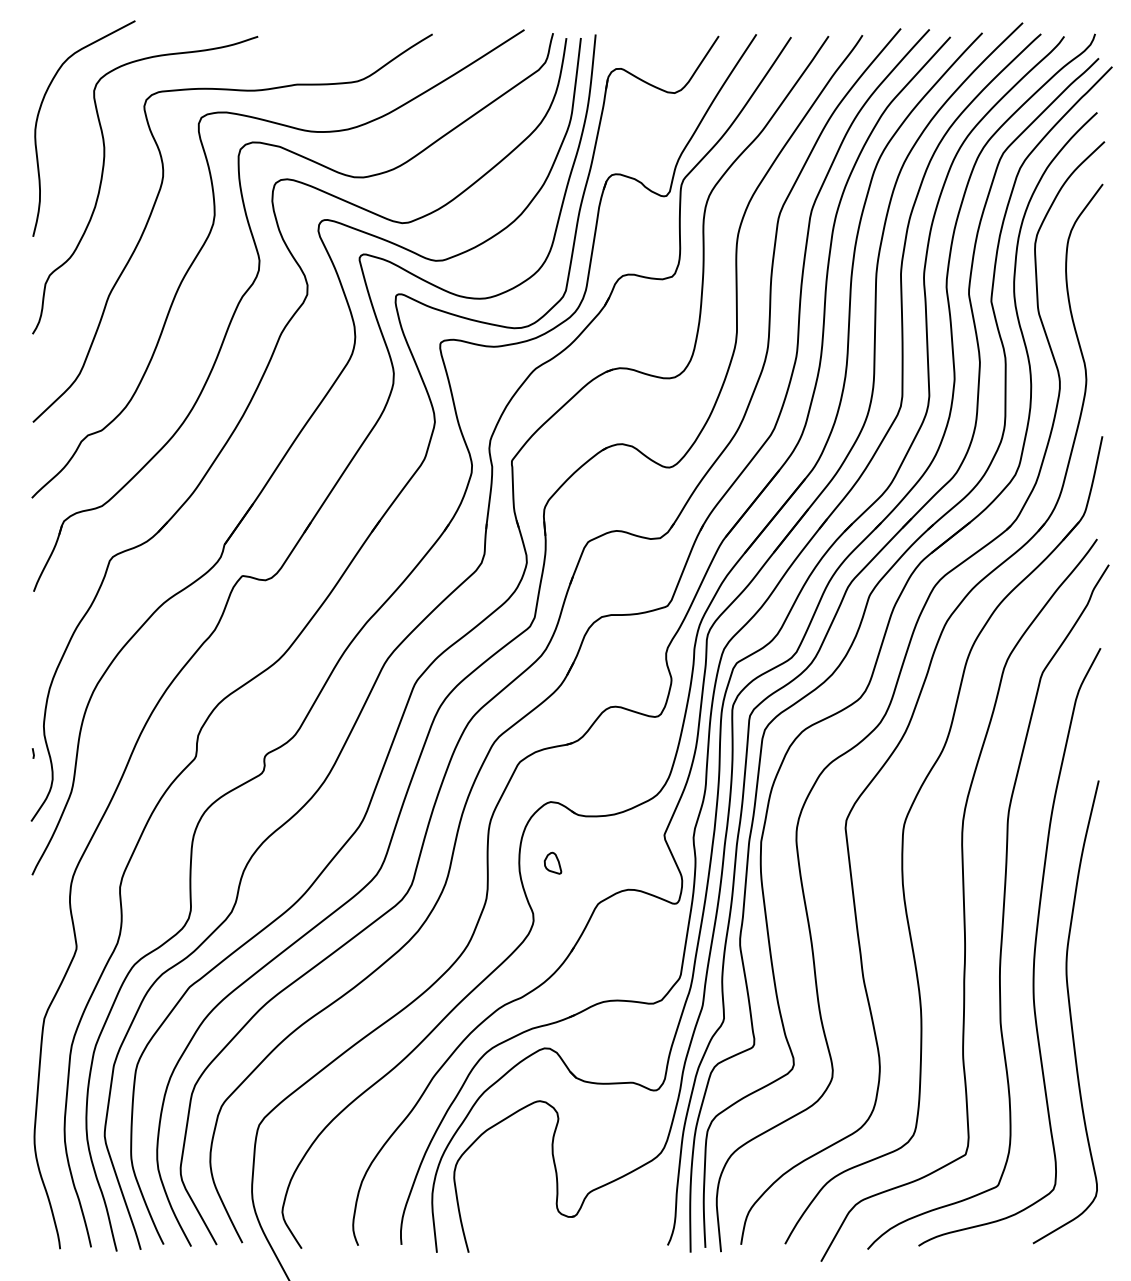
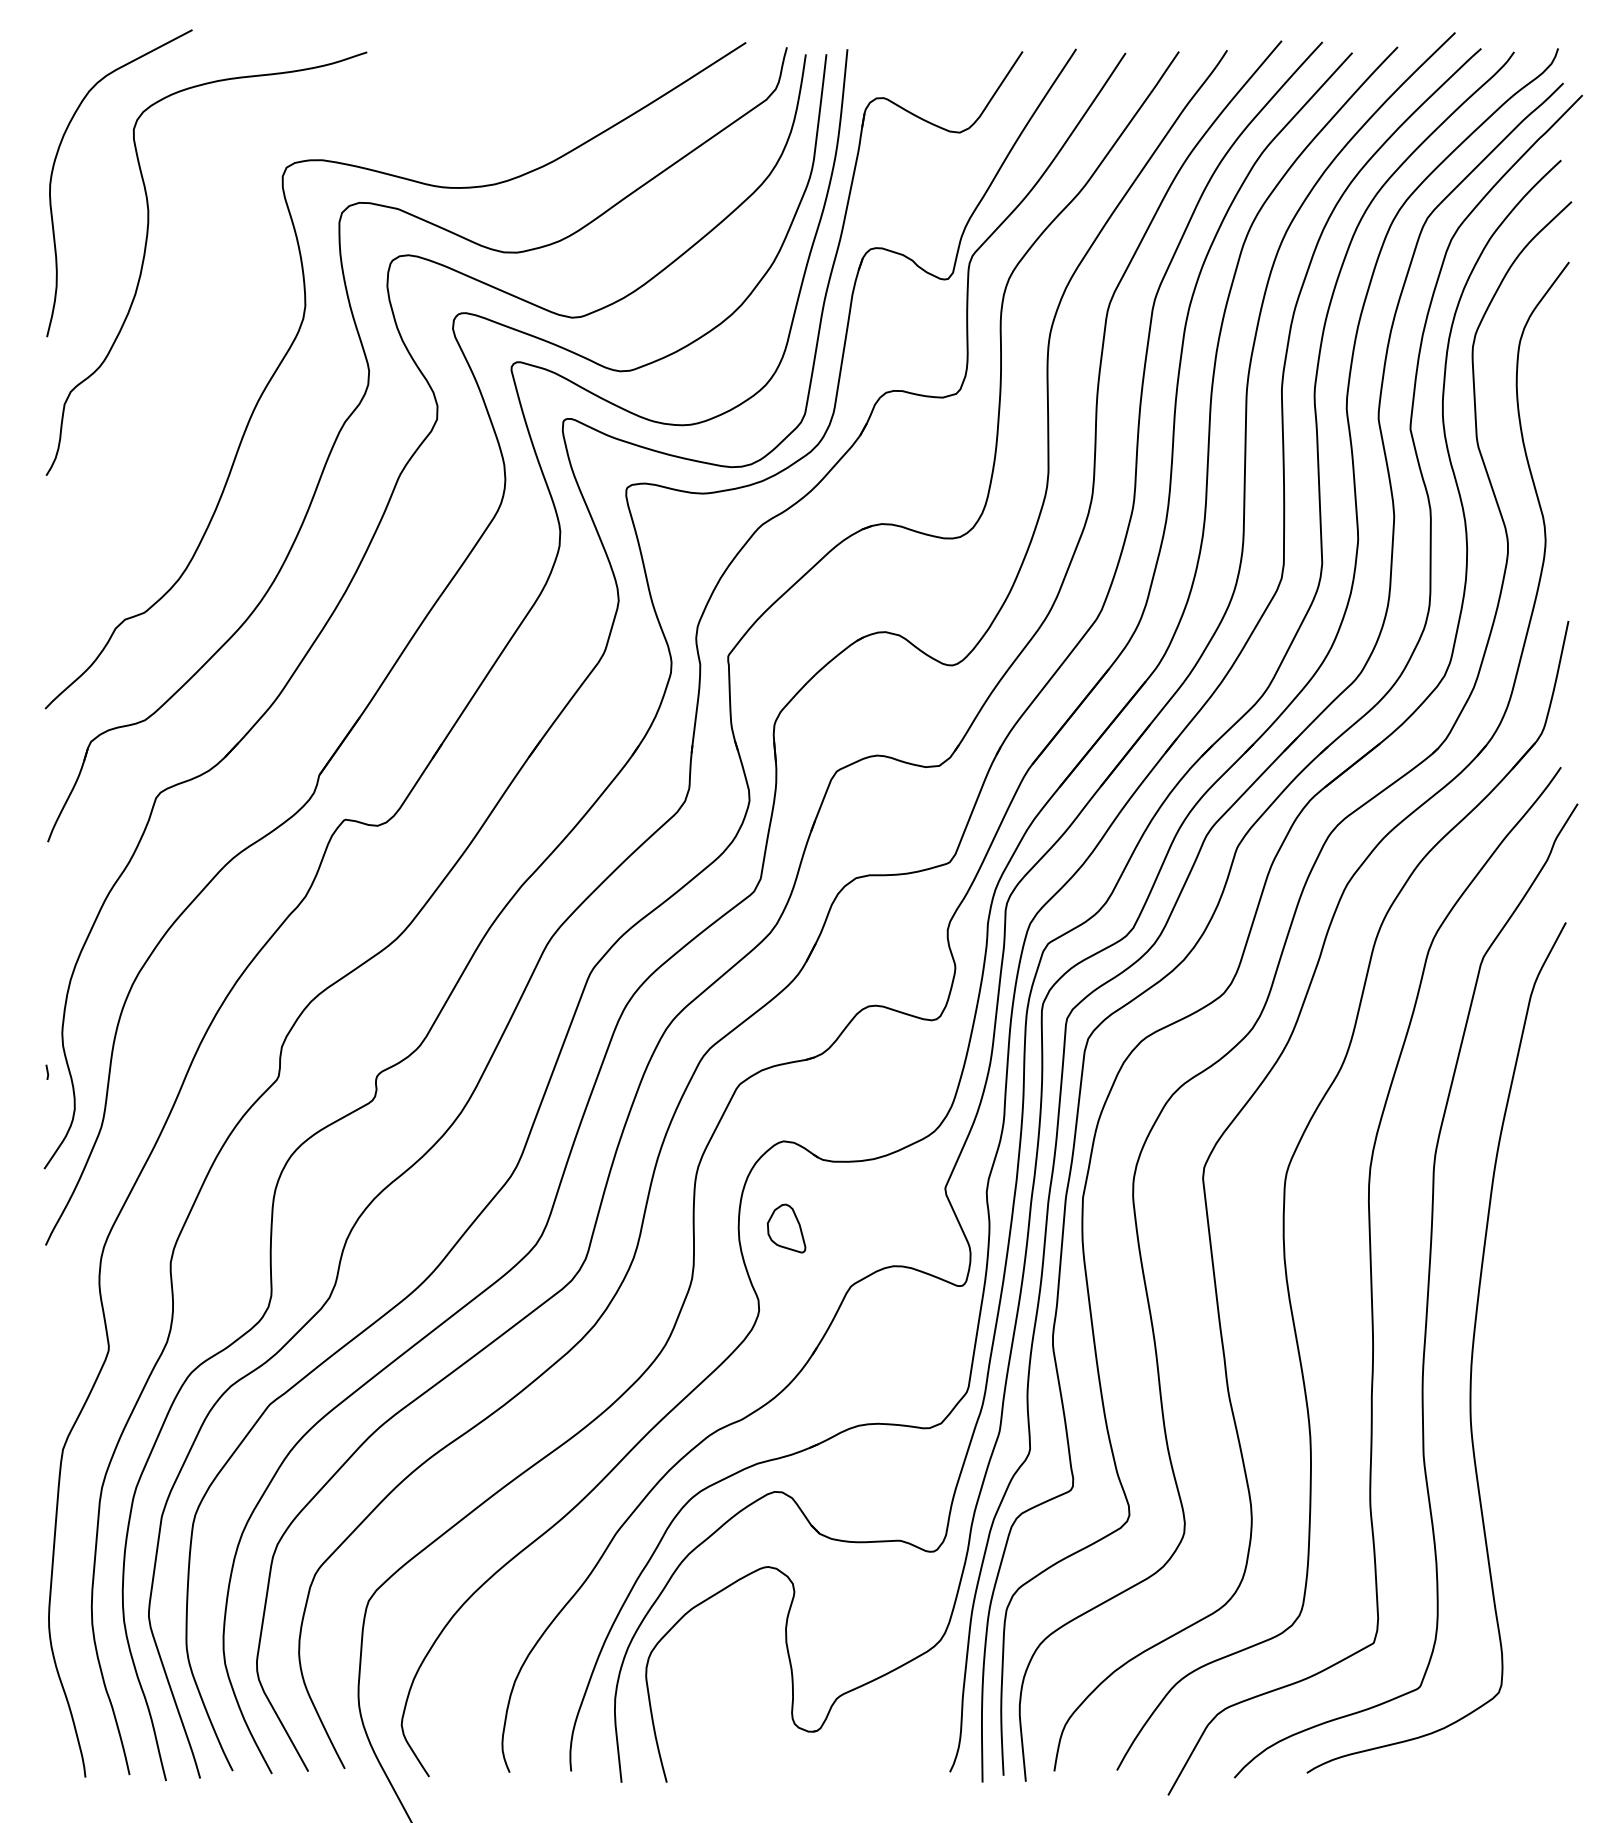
curve: (157, 197) -> (224, 281), removed
part: (552, 863) -> (786, 1228), size x1.6
curve: (1069, 1012) -> (1521, 1440), removed

